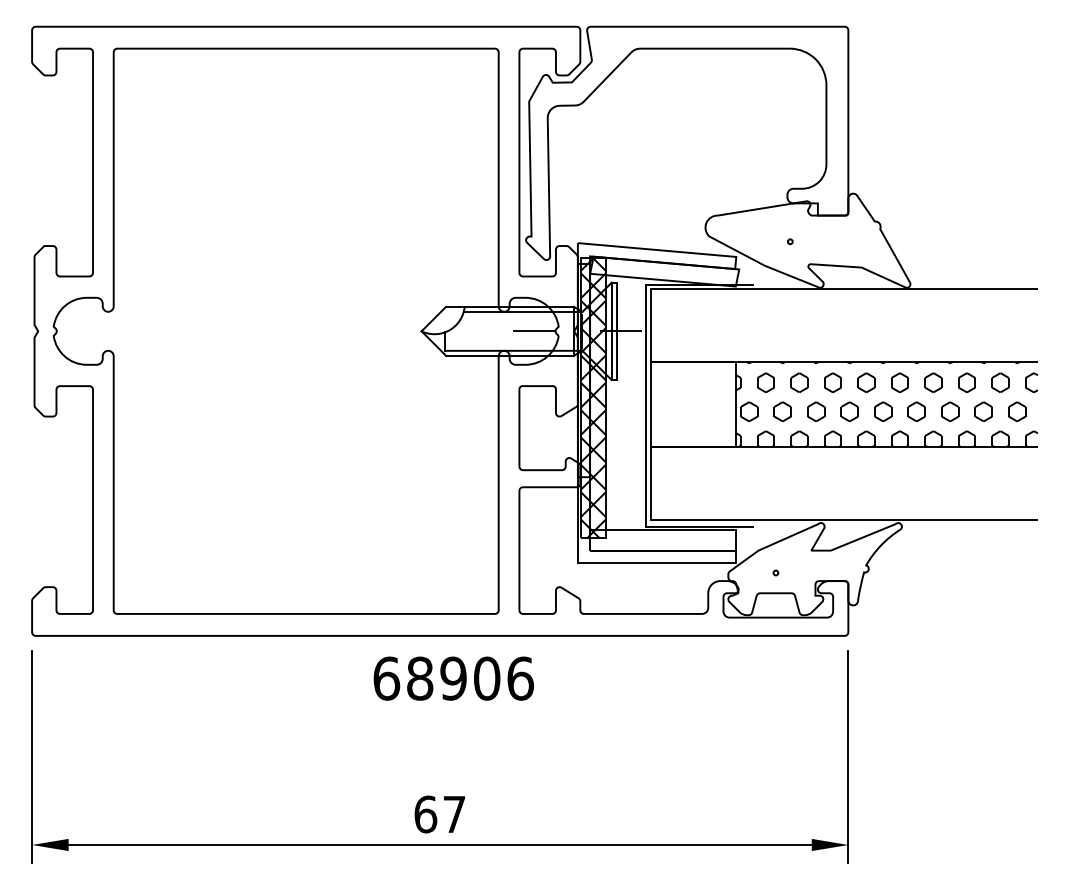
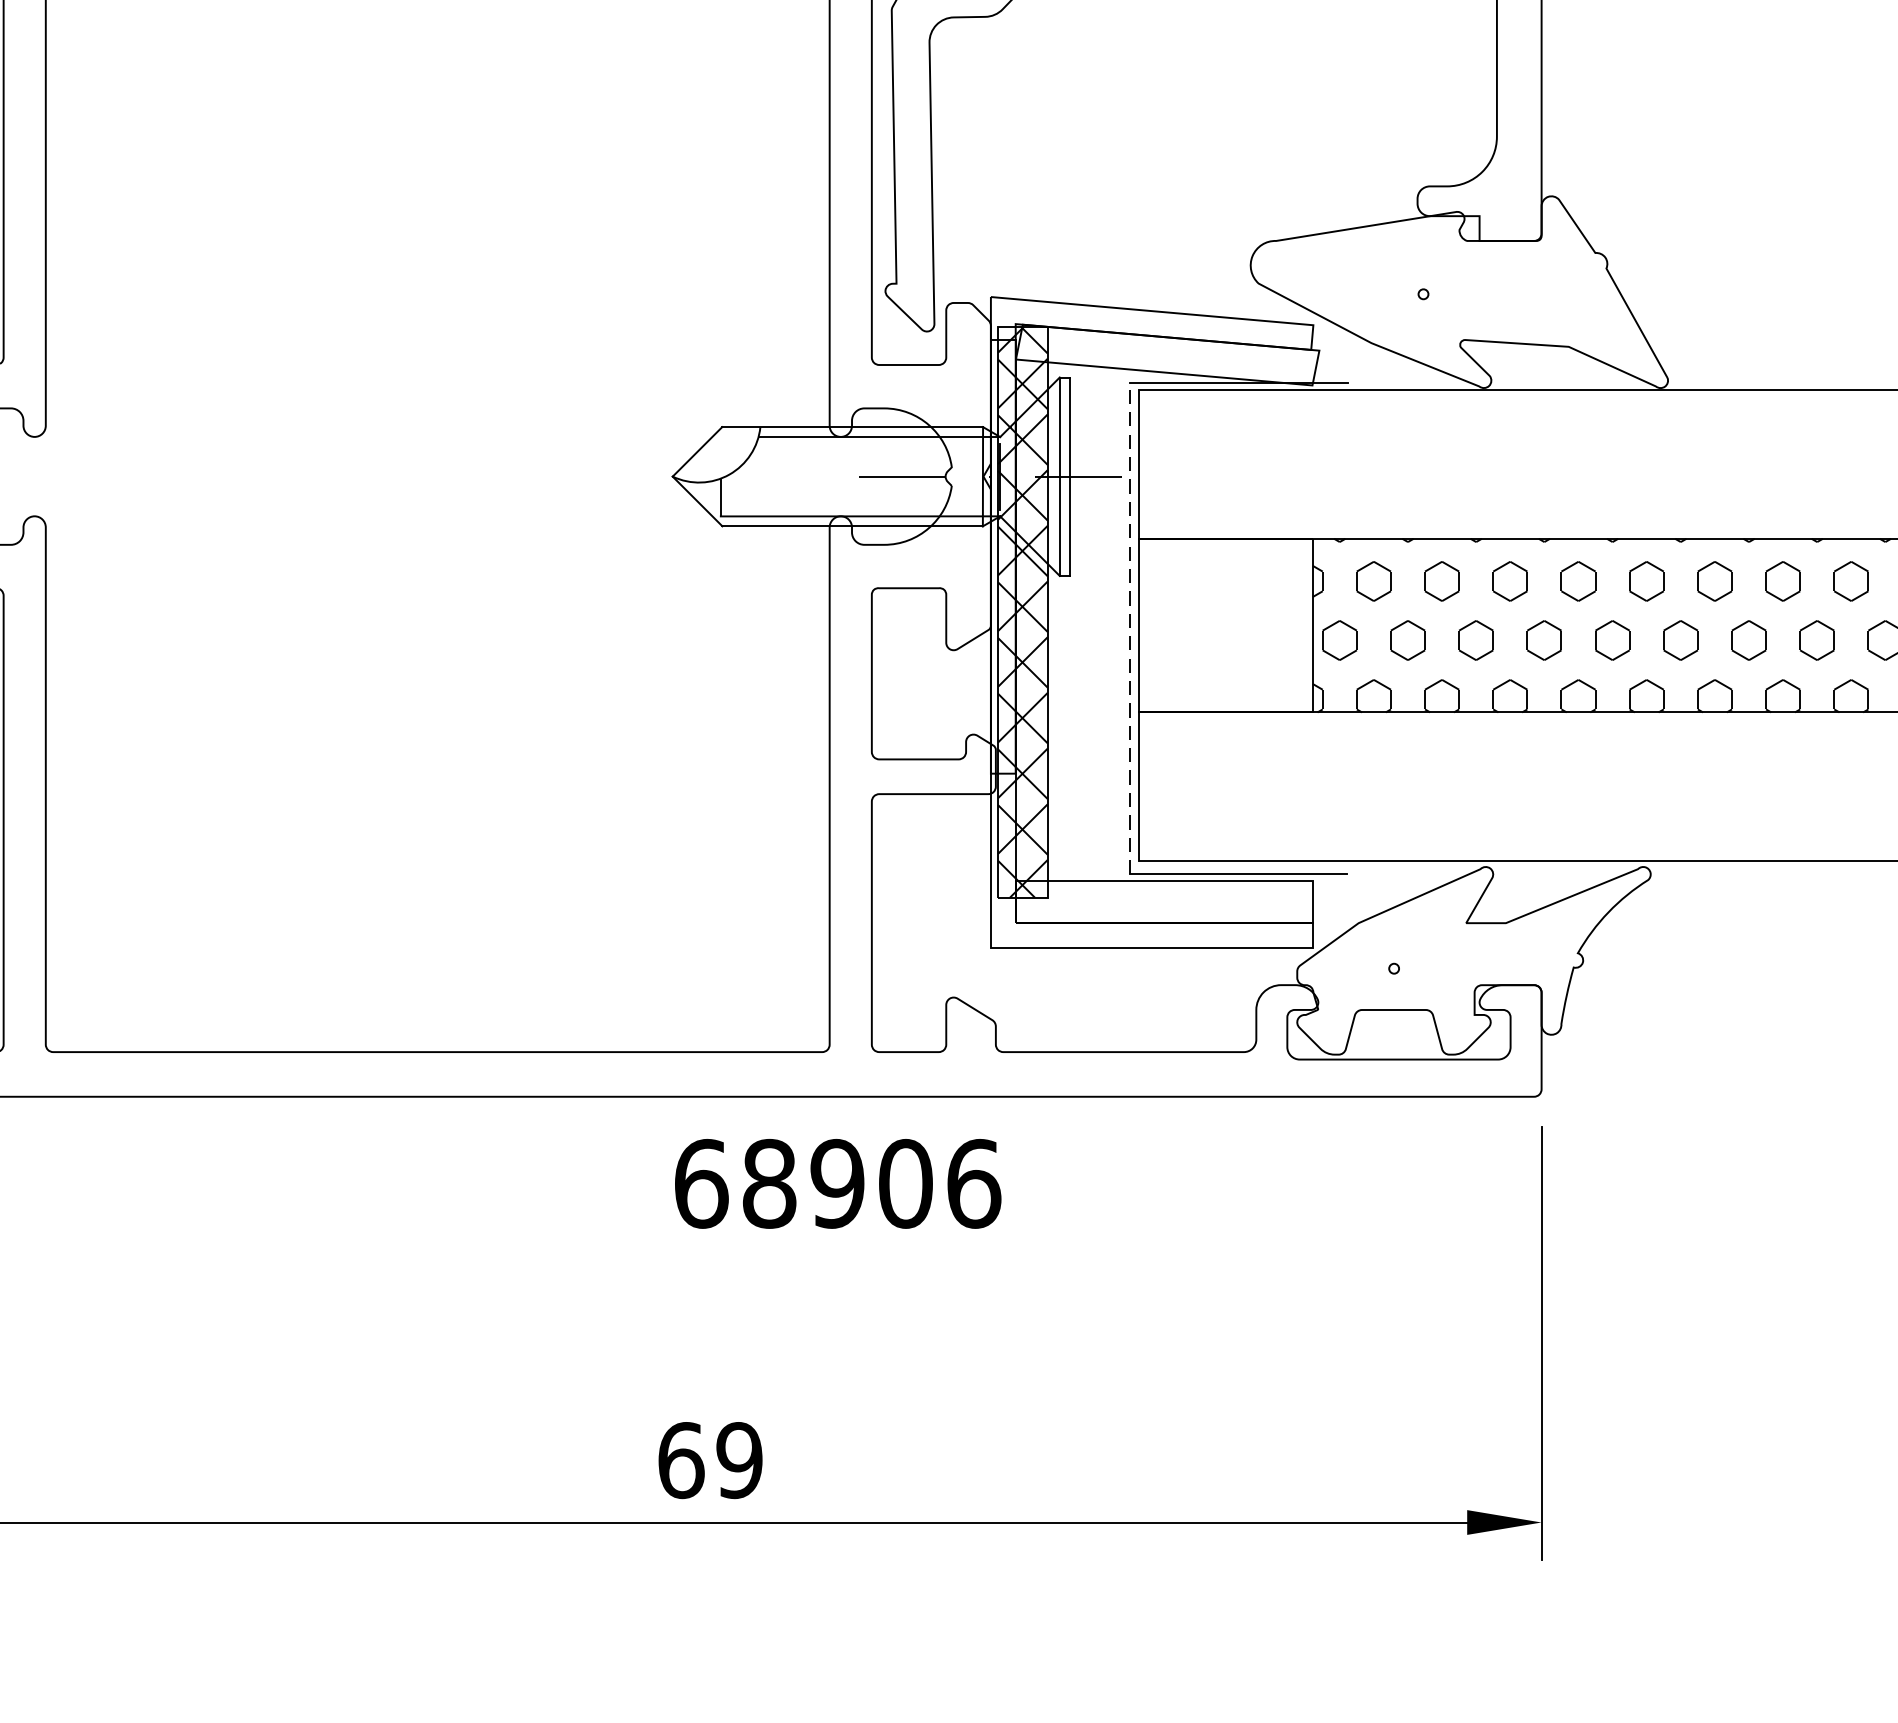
line: (646, 405) -> (1130, 627), solid -> dashed
text: (453, 678) -> (837, 1183), moved
text: (454, 814) -> (739, 1460), 67 -> 69

